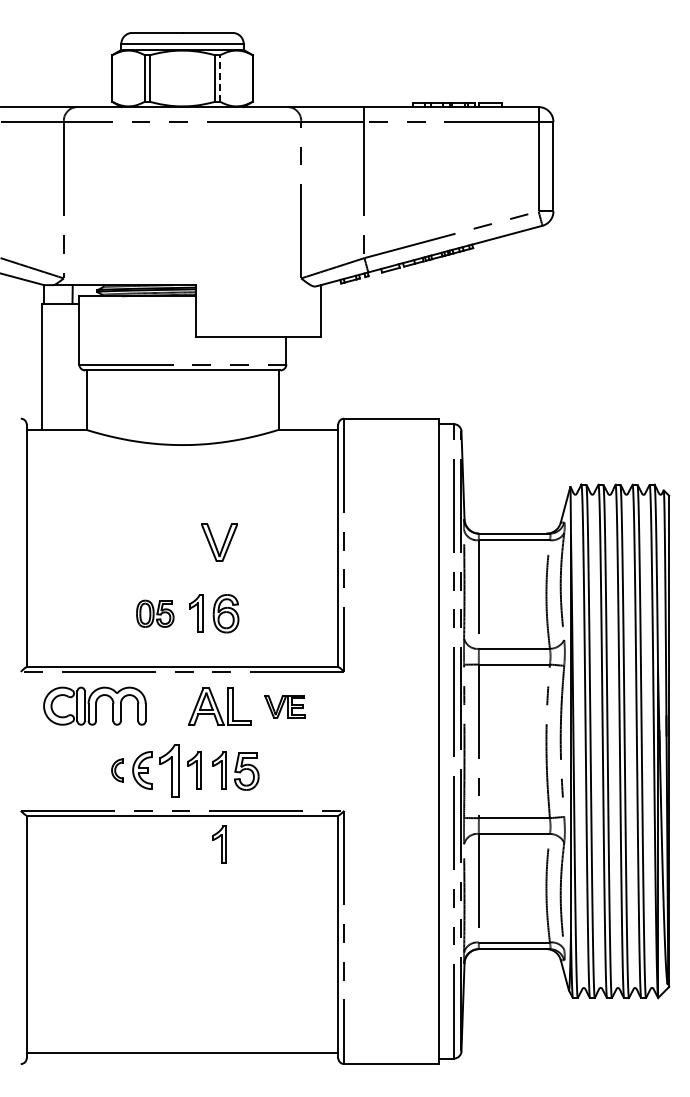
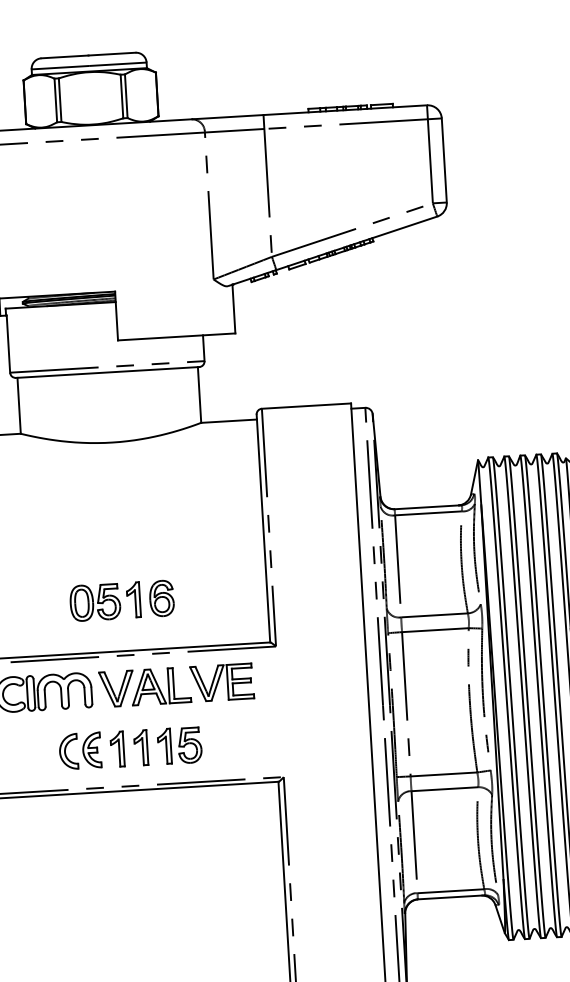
line: (220, 78) -> (126, 96), dashed -> solid
part: (219, 542) -> (116, 688), moved
part: (155, 613) -> (95, 602), size x1.43
part: (284, 706) -> (221, 682), size x1.67
part: (117, 770) -> (68, 751), size x1.67
part: (169, 770) -> (117, 748), size x0.71
part: (219, 844) -> (168, 815), removed

